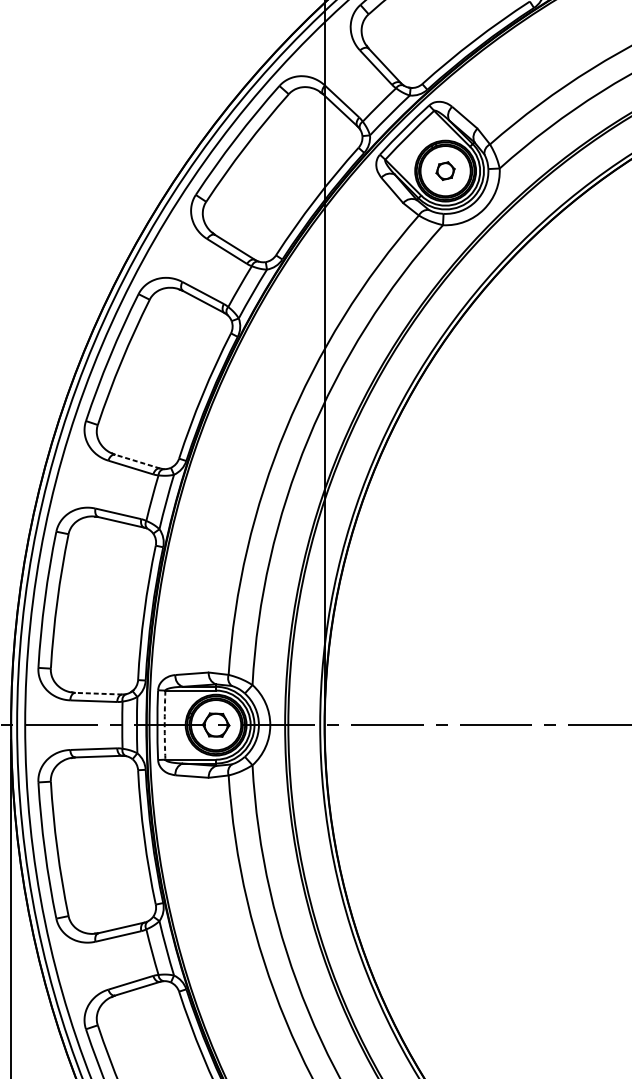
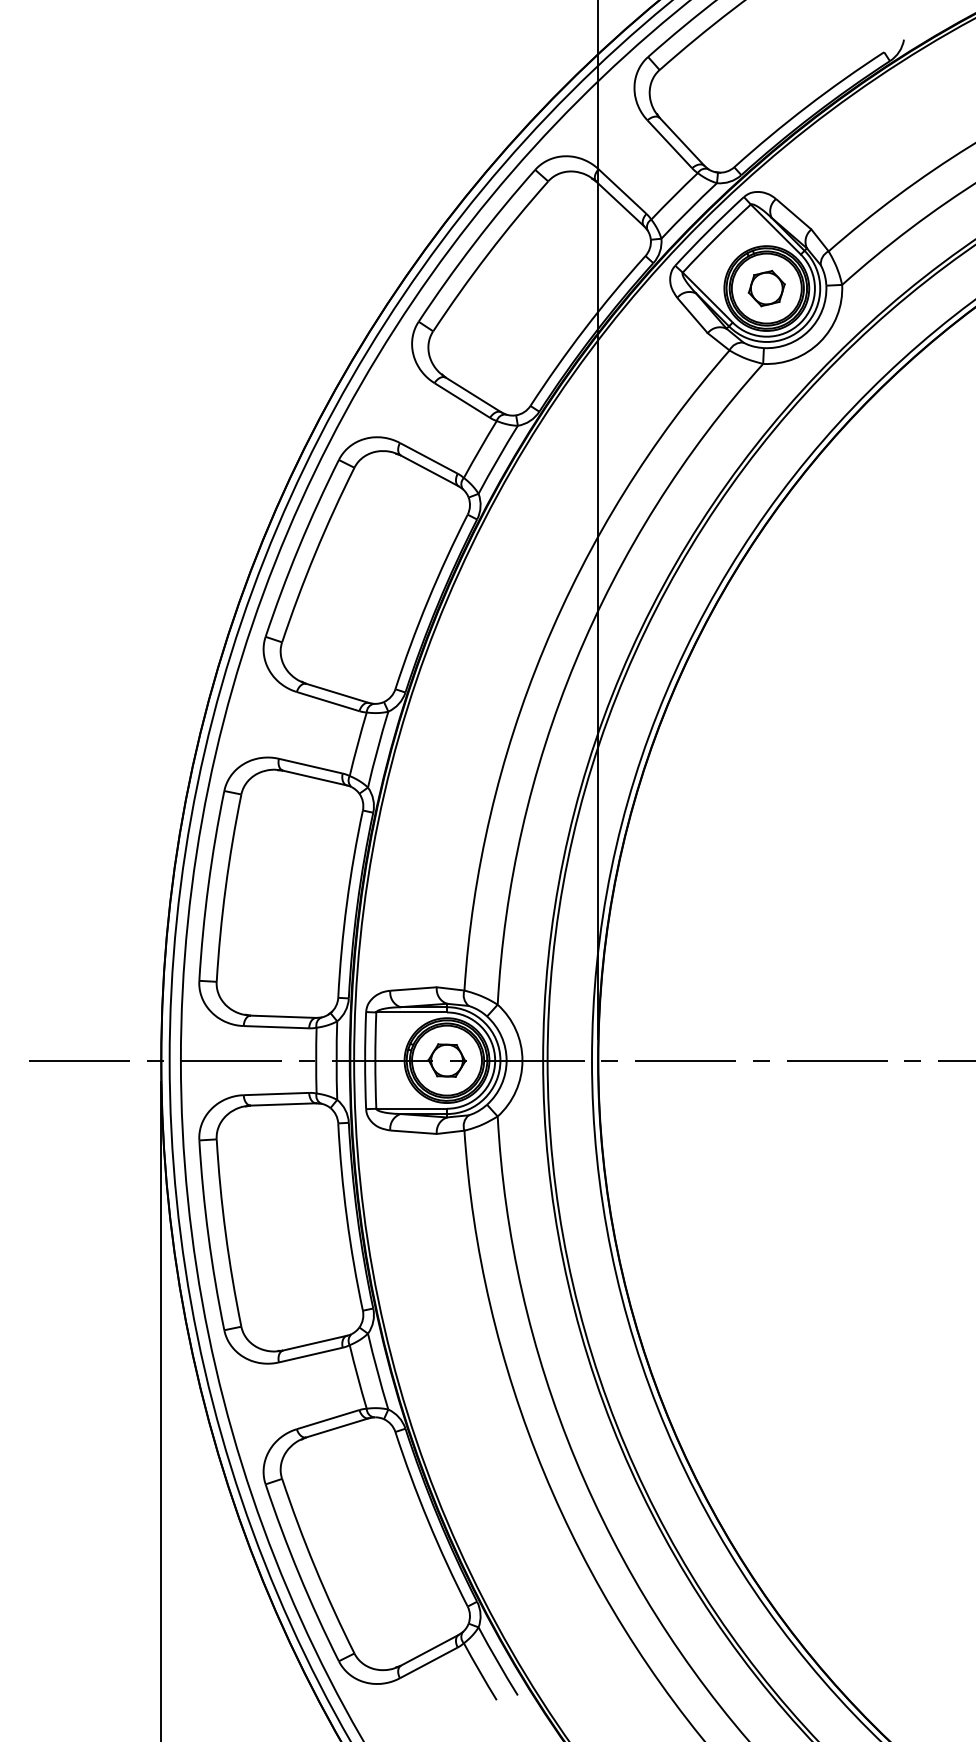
part: (445, 171) -> (766, 288), size x1.43
line: (137, 461) -> (337, 693), dashed -> solid
line: (98, 693) -> (283, 1016), dashed -> solid
arc: (164, 725) -> (375, 1060), dashed -> solid

